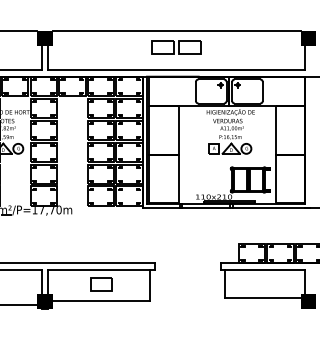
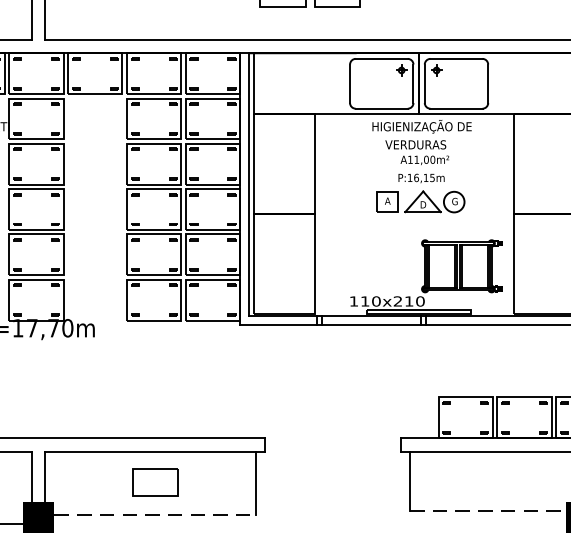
line: (262, 298) -> (487, 510), solid -> dashed
line: (101, 300) -> (155, 514), solid -> dashed

